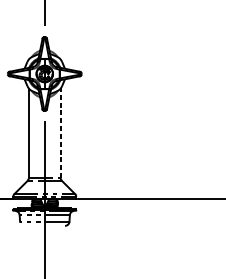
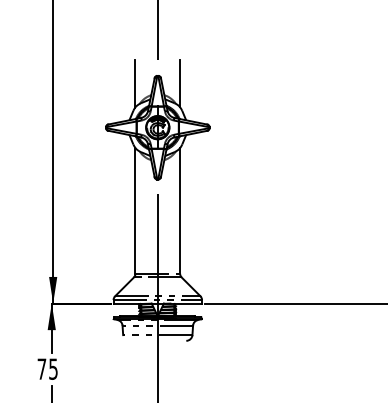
line: (28, 42) -> (135, 83), added
line: (60, 42) -> (180, 83), added
line: (60, 133) -> (180, 210), dashed -> solid

